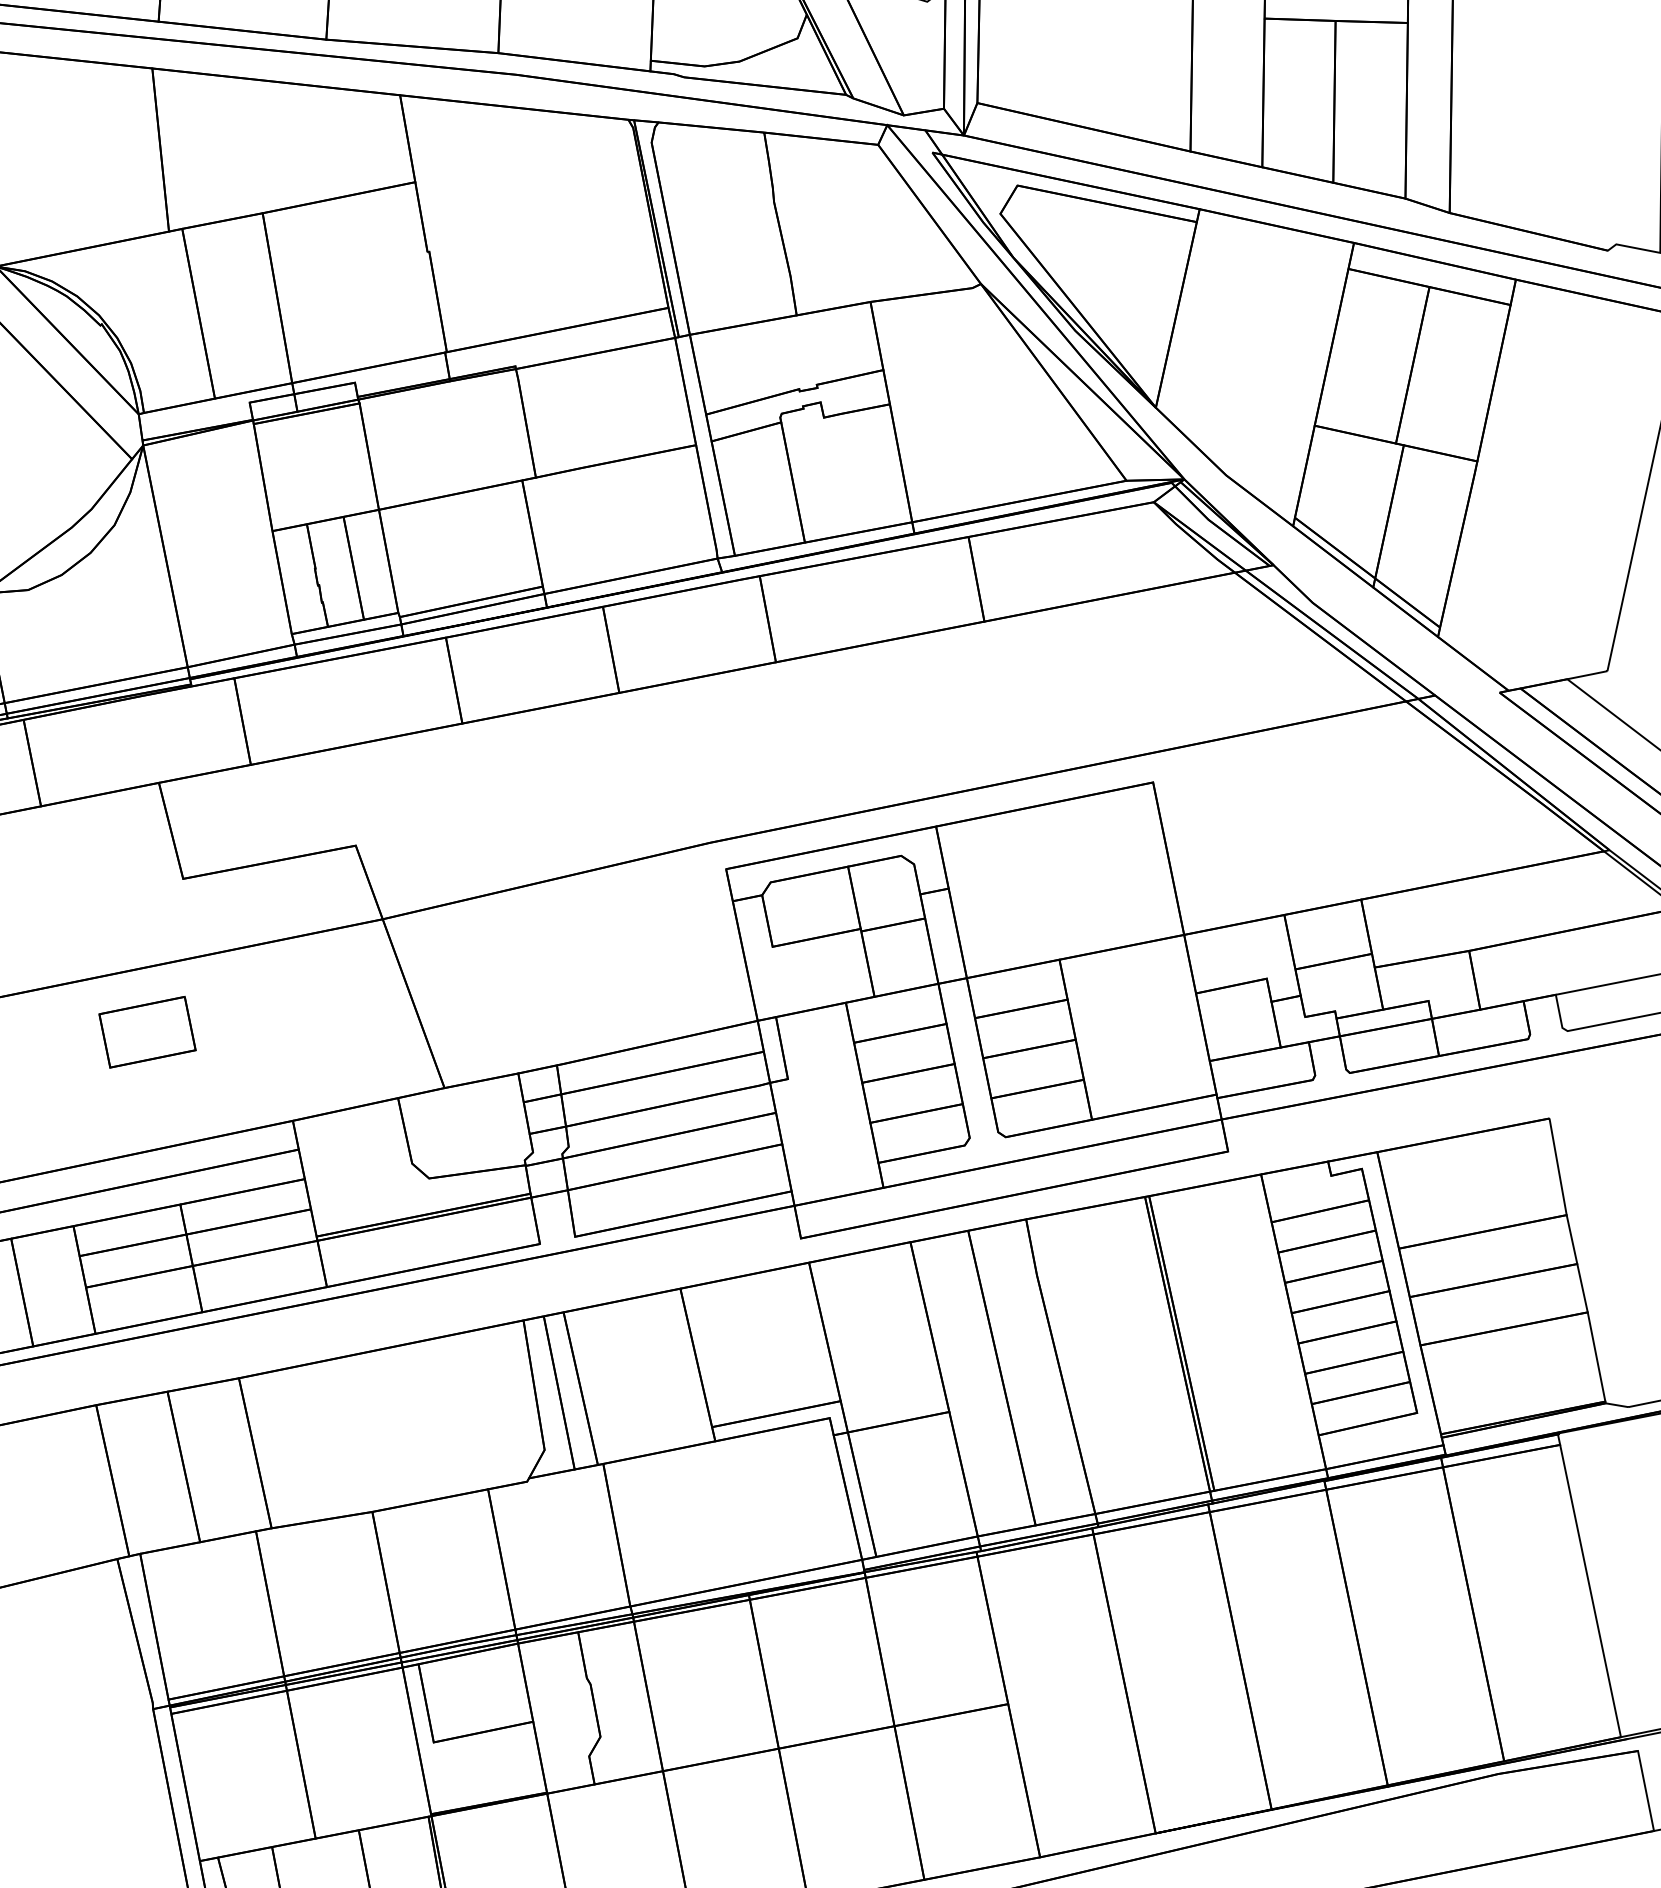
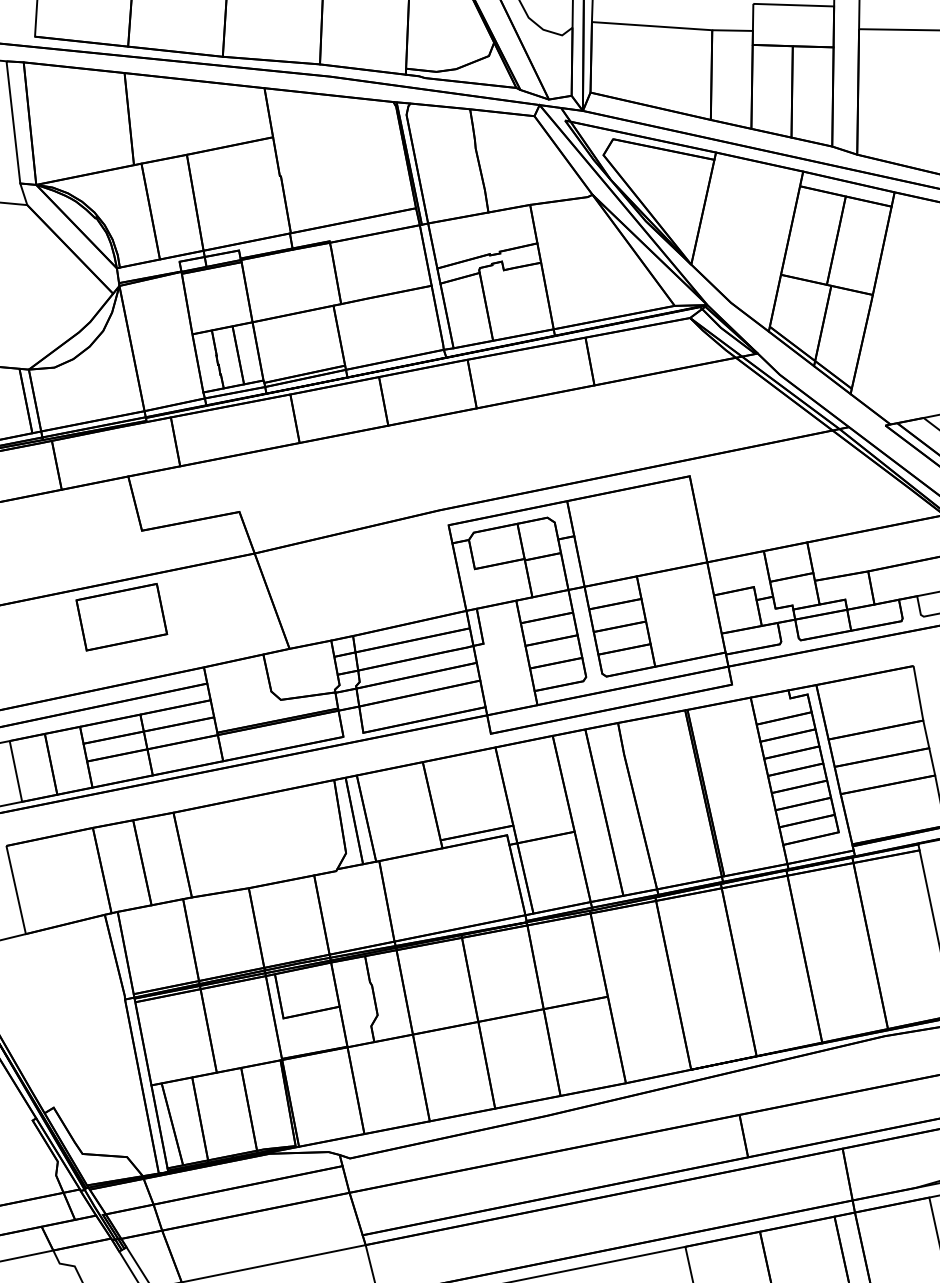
part: (146, 1032) -> (121, 617), size x1.67

